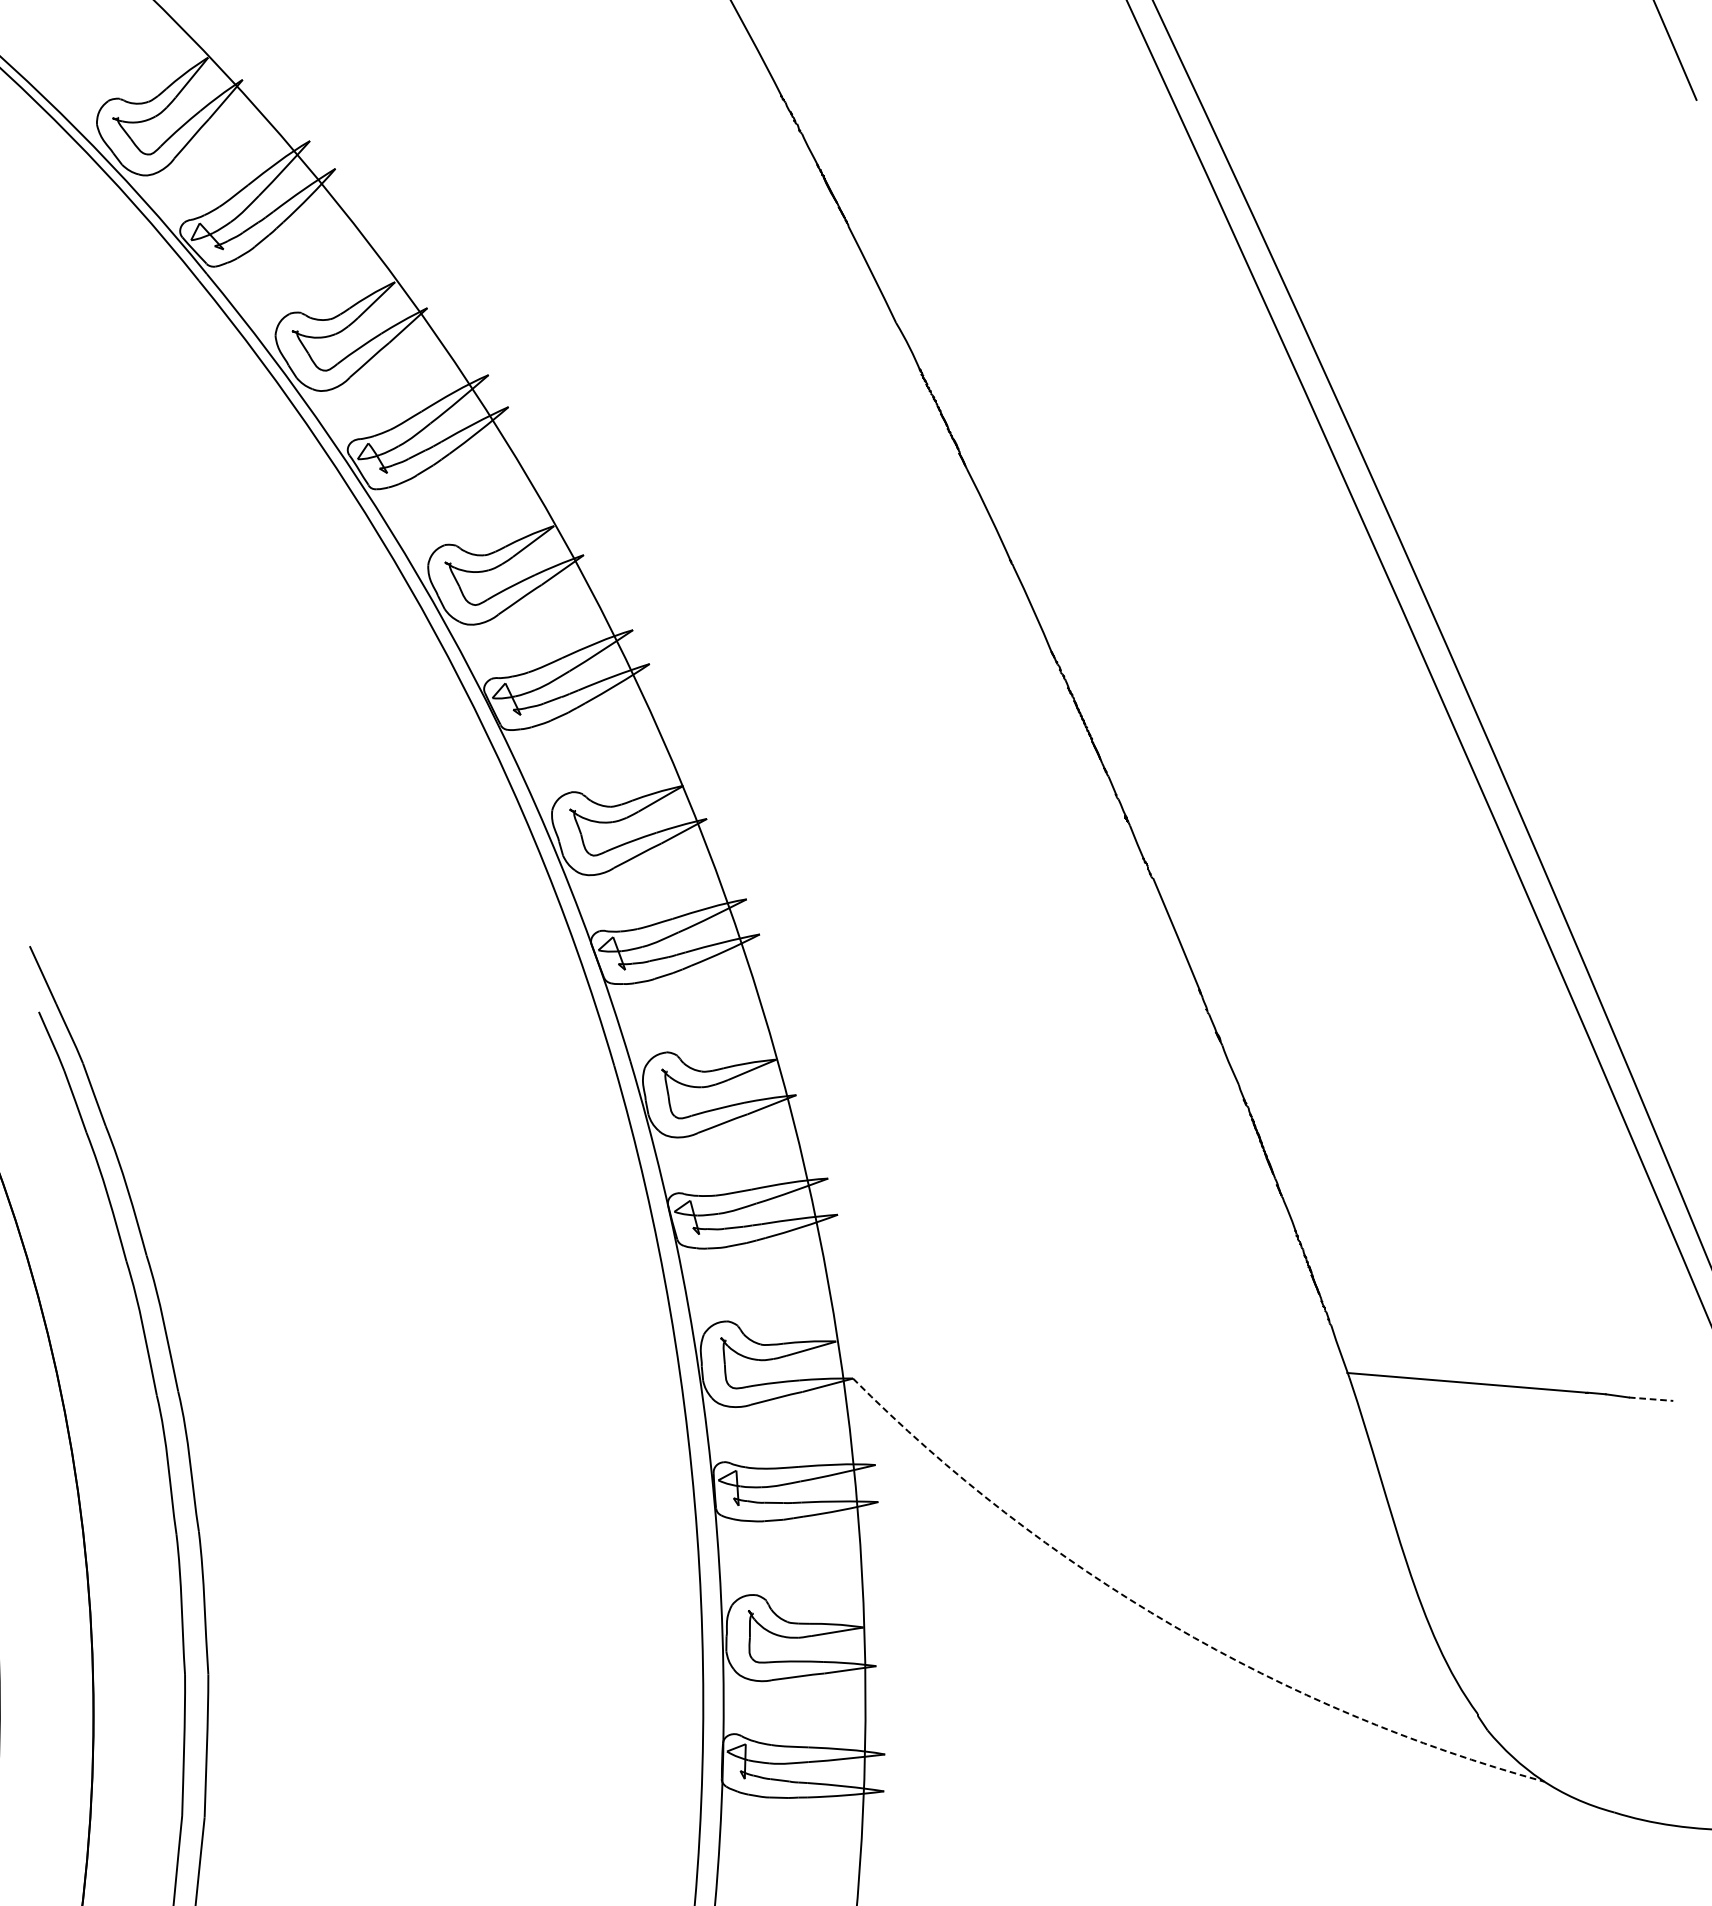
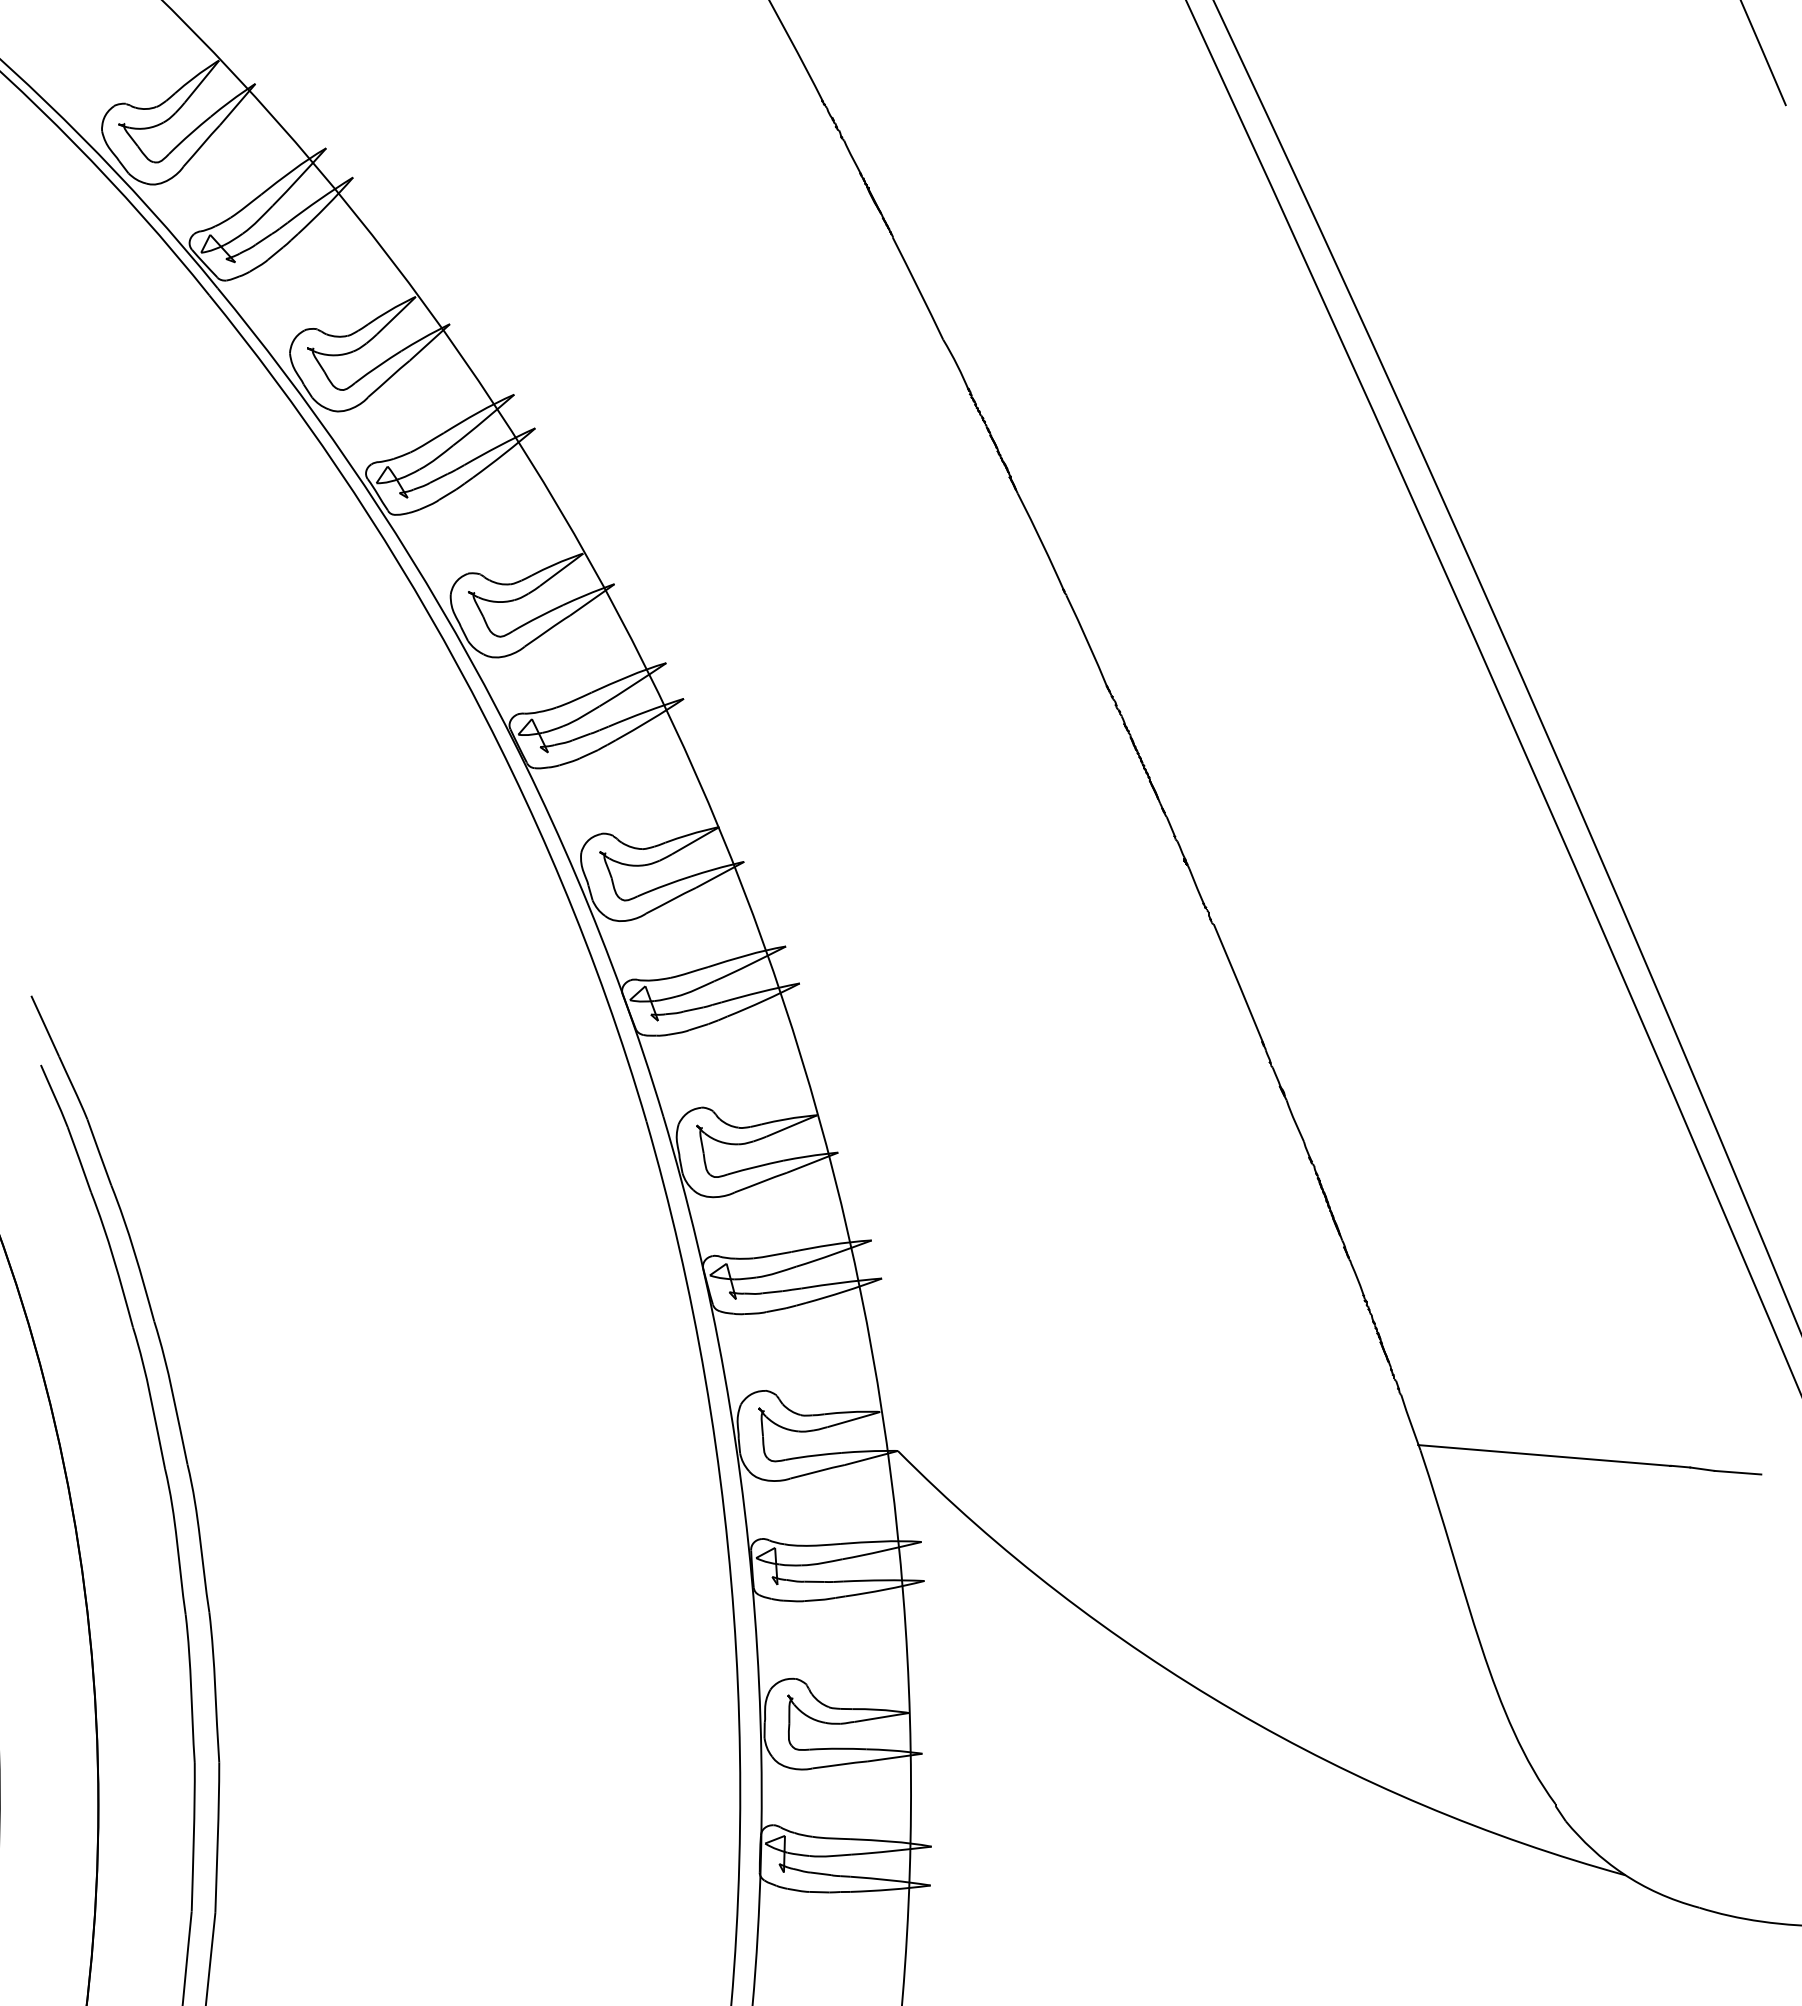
line: (1651, 1399) -> (1738, 1472), dashed -> solid
arc: (1172, 1625) -> (1234, 1710), dashed -> solid

